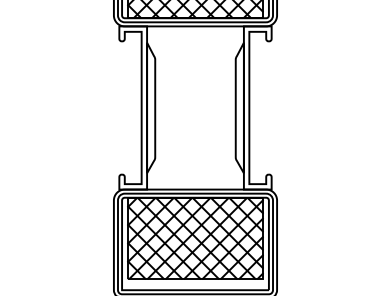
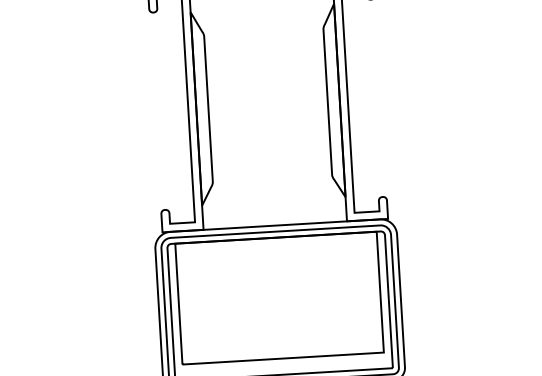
hatch: (195, 238) -> (279, 298), removed

